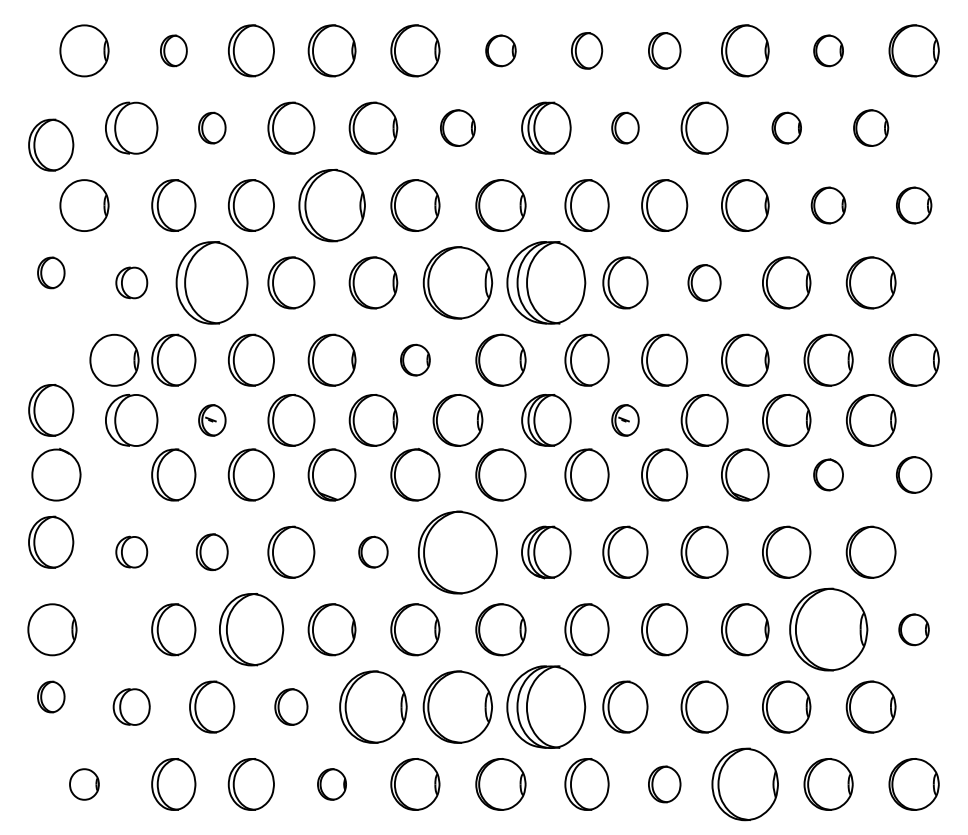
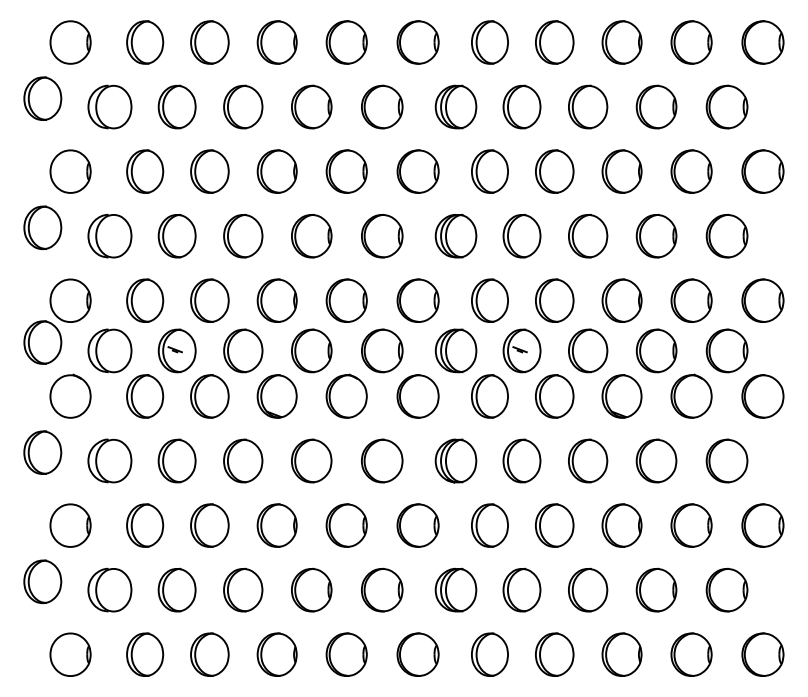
part: (173, 50) -> (144, 42), size x1.67
part: (500, 50) -> (417, 42), size x1.67
part: (586, 50) -> (489, 42), size x1.43
part: (664, 50) -> (554, 42), size x1.43
part: (828, 50) -> (691, 42), size x1.67
part: (212, 127) -> (177, 106), size x1.67
part: (457, 127) -> (381, 106), size x1.43
part: (625, 127) -> (522, 106), size x1.67
part: (786, 127) -> (656, 106), size x1.67
part: (870, 127) -> (726, 106), size x1.43
part: (51, 144) -> (43, 98), moved
part: (331, 205) -> (276, 171), size x0.71
part: (828, 205) -> (691, 171), size x1.43
part: (913, 205) -> (762, 171), size x1.43
part: (51, 272) -> (43, 227), size x1.67
part: (131, 282) -> (109, 235), size x1.67
part: (212, 282) -> (177, 235), size x0.62
part: (457, 282) -> (381, 235), size x0.71
part: (546, 282) -> (456, 235), size x0.62
part: (704, 282) -> (588, 235), size x1.43
part: (114, 359) -> (70, 300), moved
part: (415, 359) -> (346, 300), size x1.67
part: (212, 420) -> (177, 351), size x1.67
part: (625, 420) -> (522, 351), size x1.67
part: (56, 474) -> (70, 396), moved
part: (828, 474) -> (691, 396), size x1.67
part: (913, 474) -> (762, 396), size x1.43
part: (131, 551) -> (109, 460), size x1.67
part: (212, 551) -> (177, 460), size x1.43
part: (373, 551) -> (311, 460), size x1.67
part: (457, 551) -> (381, 460), size x0.62
part: (52, 629) -> (70, 525), moved
part: (250, 629) -> (209, 525), size x0.71
part: (828, 629) -> (691, 525), size x0.62
part: (913, 629) -> (762, 525), size x1.67
part: (51, 696) -> (43, 581), size x1.67
part: (131, 706) -> (109, 589), size x1.43
part: (291, 706) -> (243, 589), size x1.43
part: (373, 706) -> (311, 589), size x0.71
part: (457, 706) -> (381, 589), size x0.71
part: (546, 706) -> (456, 589), size x0.62
part: (84, 784) -> (70, 654), size x1.67
part: (331, 784) -> (276, 654), size x1.67
part: (664, 784) -> (554, 654), size x1.43
part: (745, 784) -> (622, 654), size x0.71

